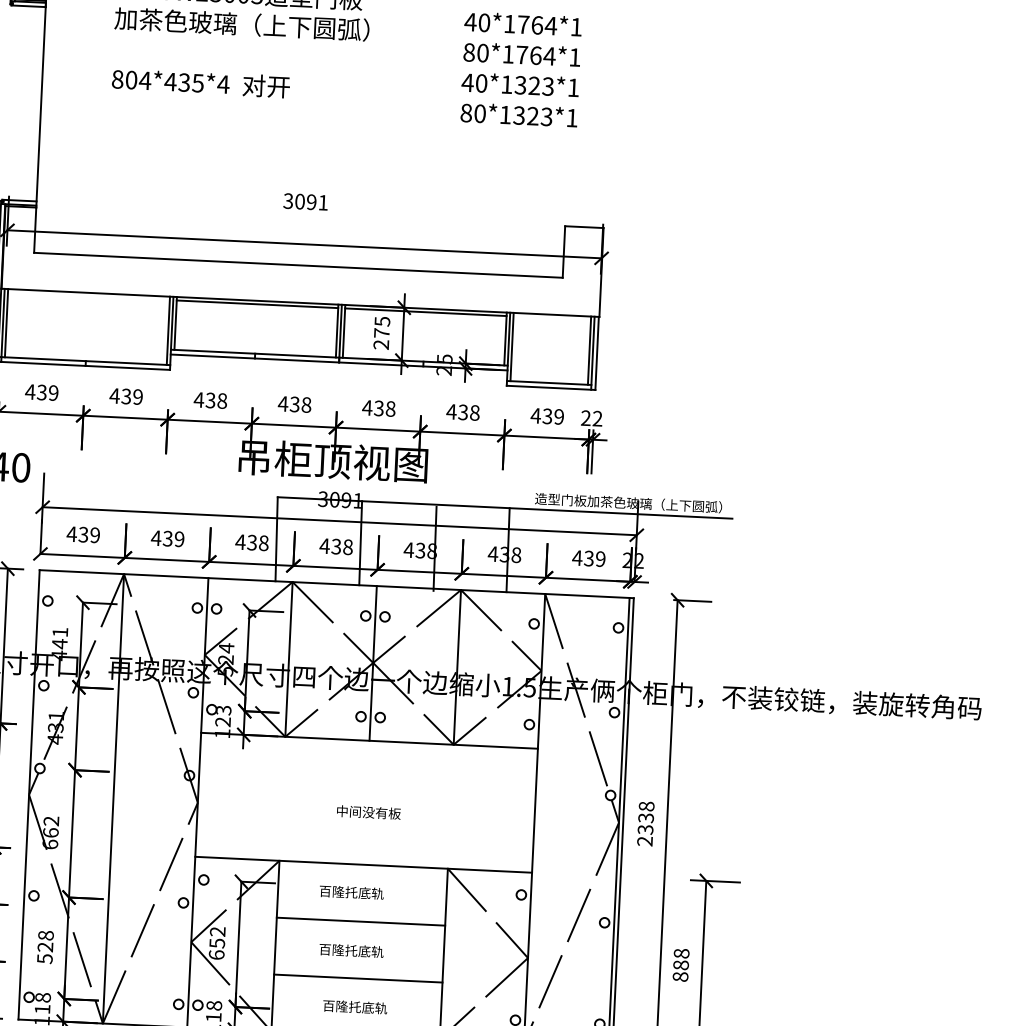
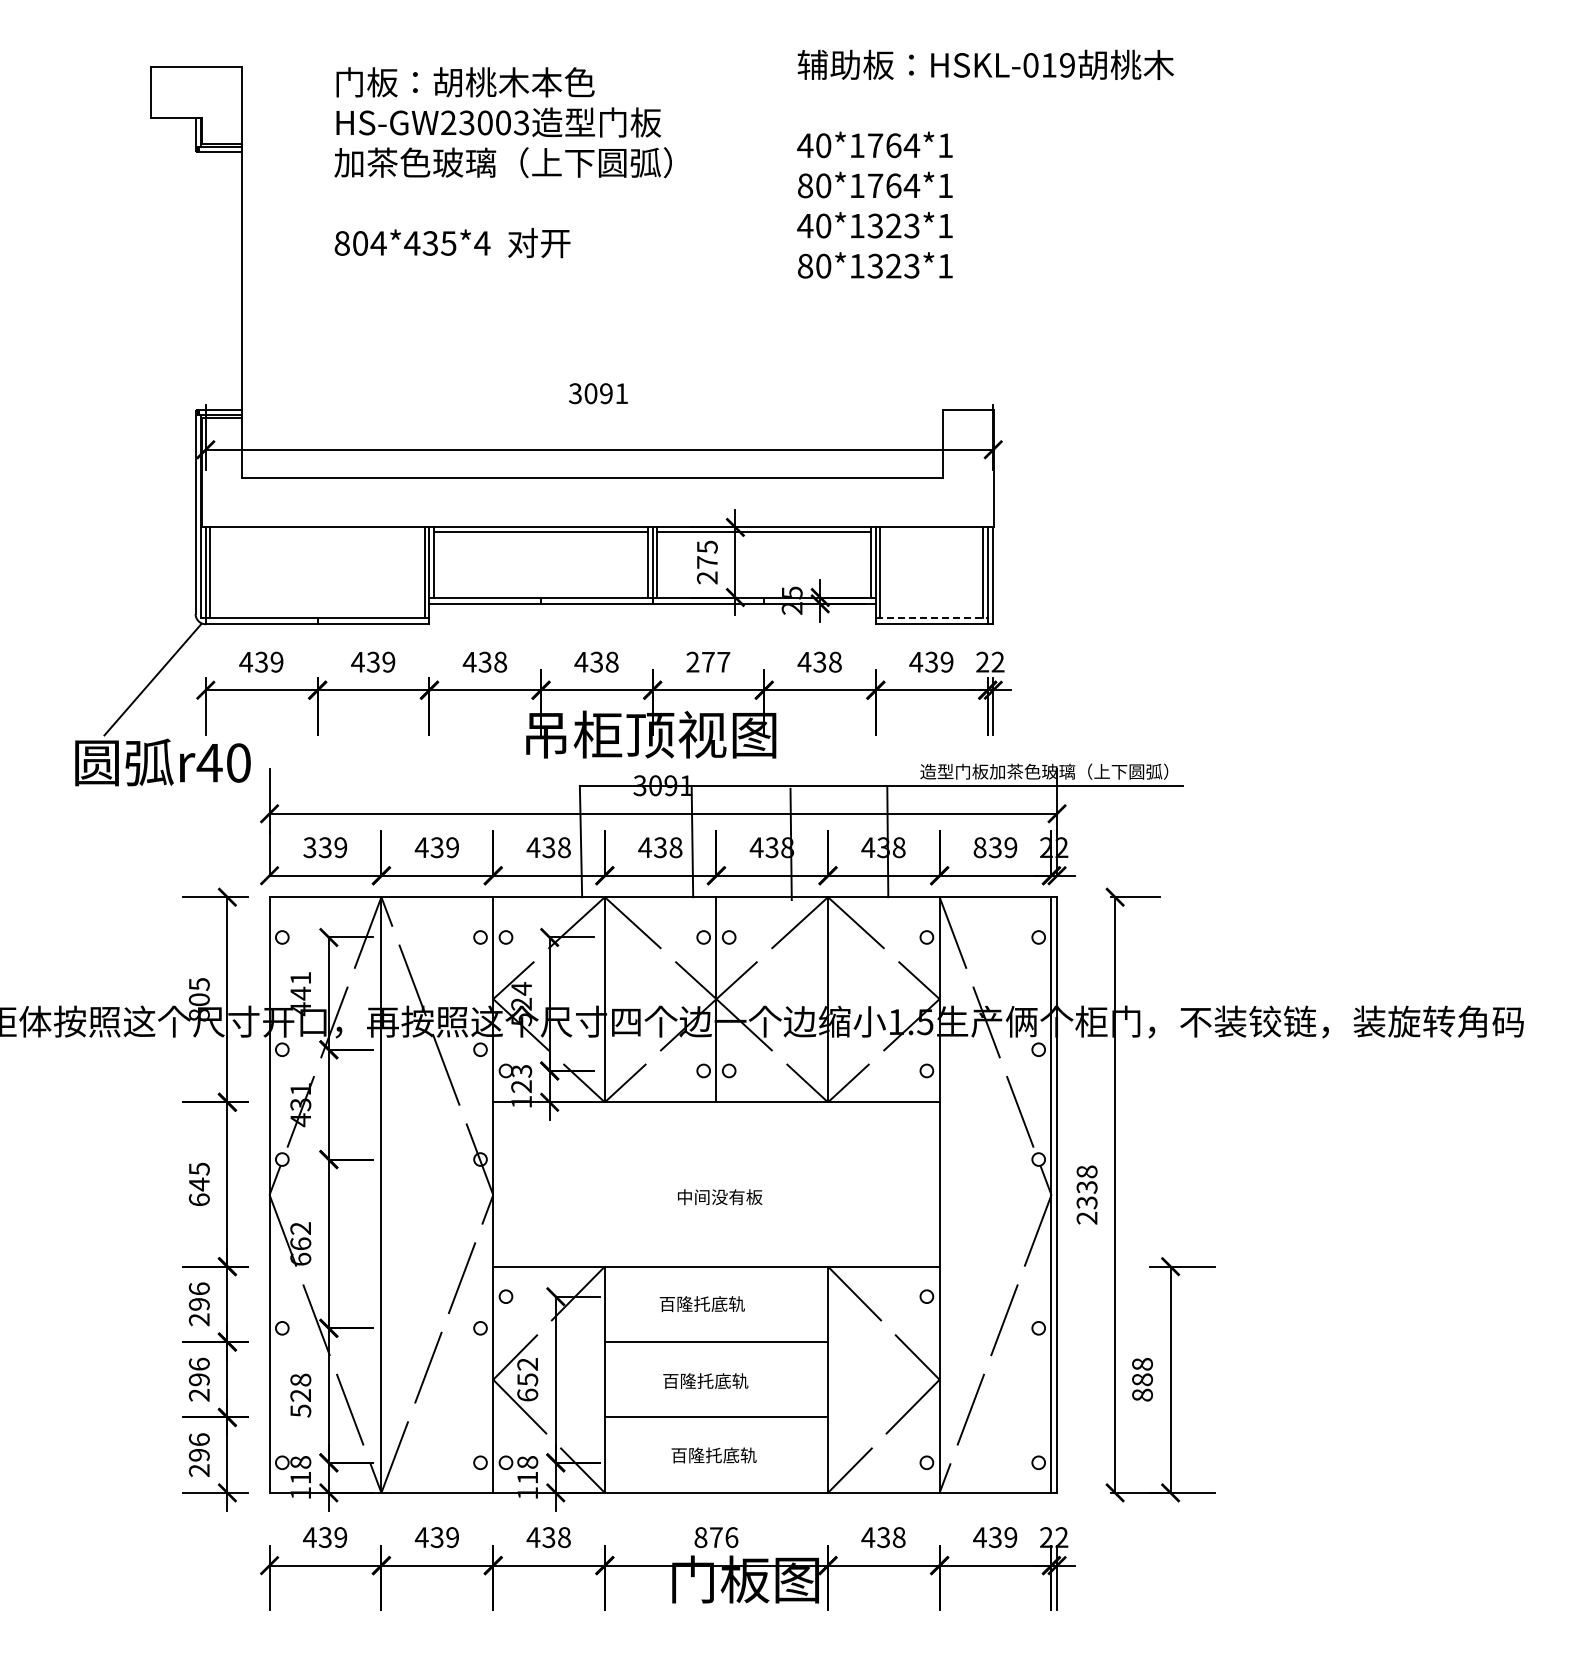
line: (549, 382) -> (931, 617), solid -> dashed
text: (378, 407) -> (707, 661), 438 -> 277
text: (71, 534) -> (309, 847), 439 -> 339
text: (577, 557) -> (979, 847), 439 -> 839

